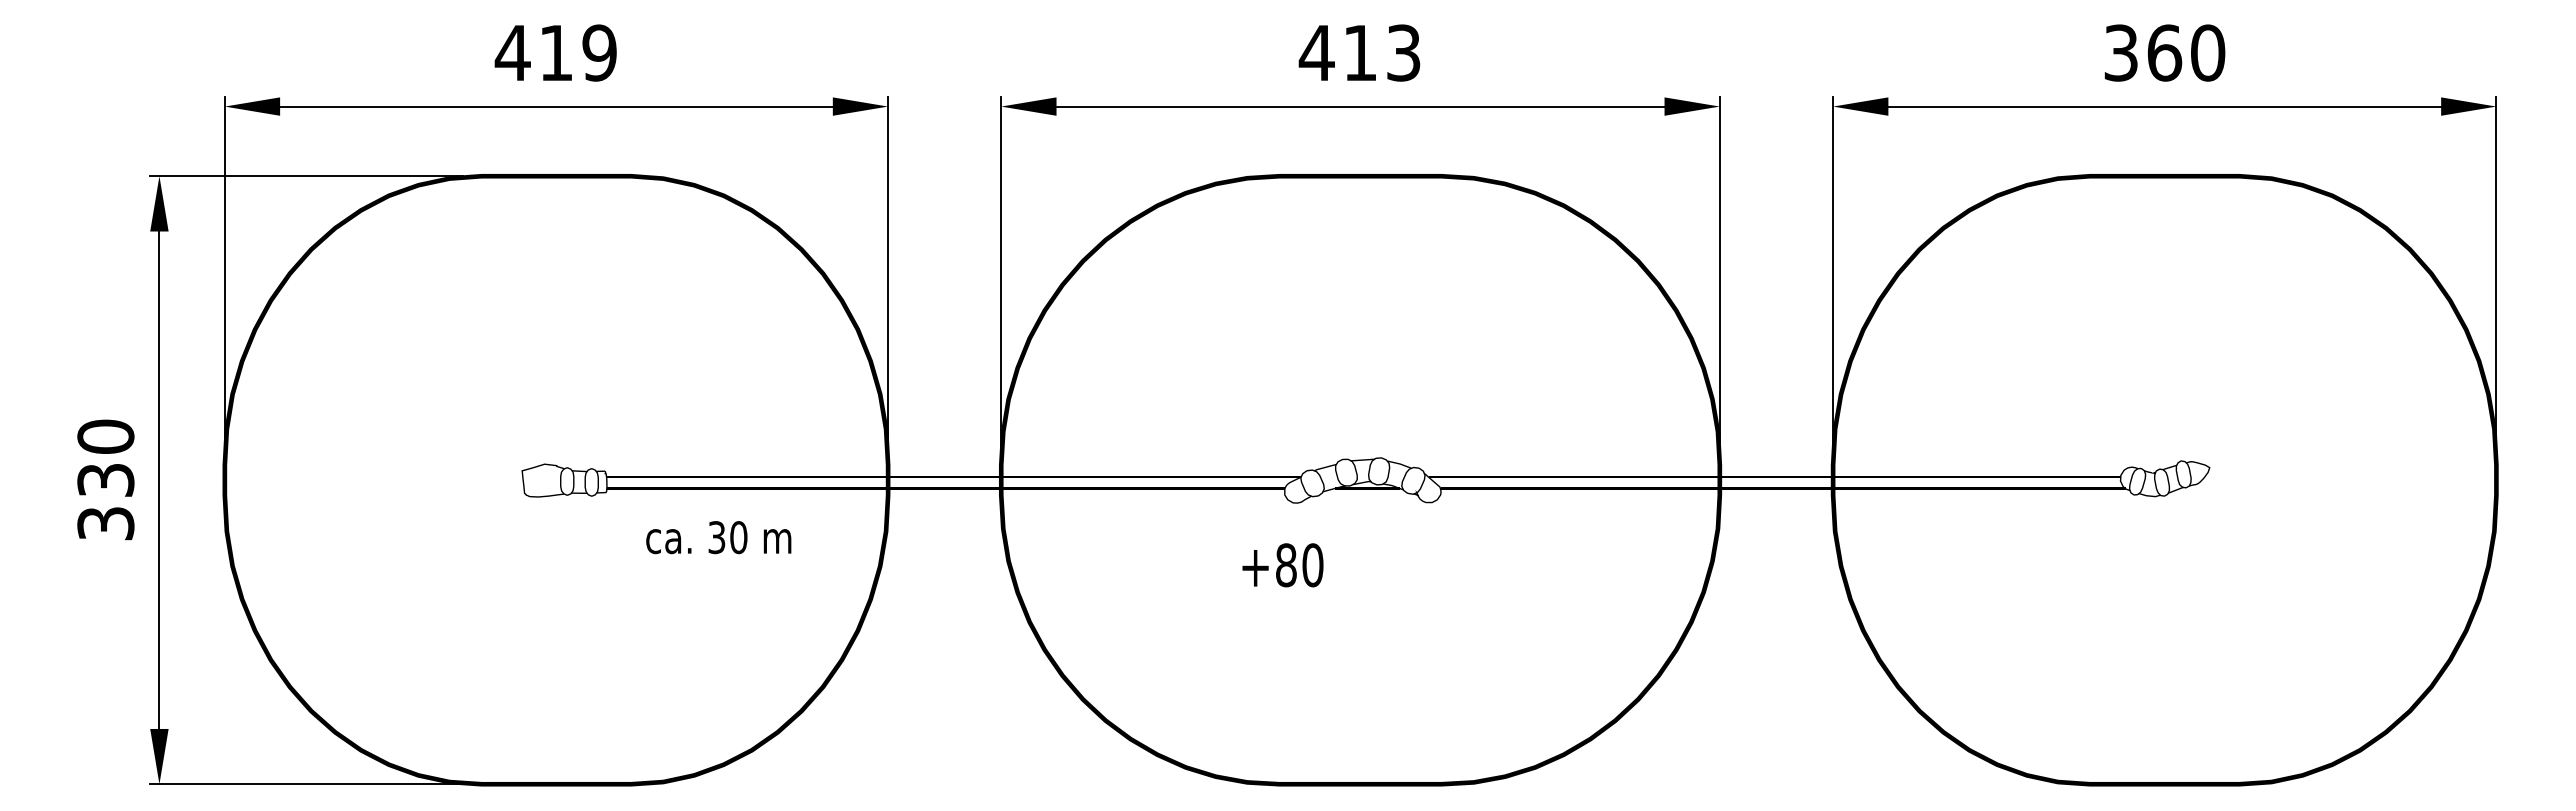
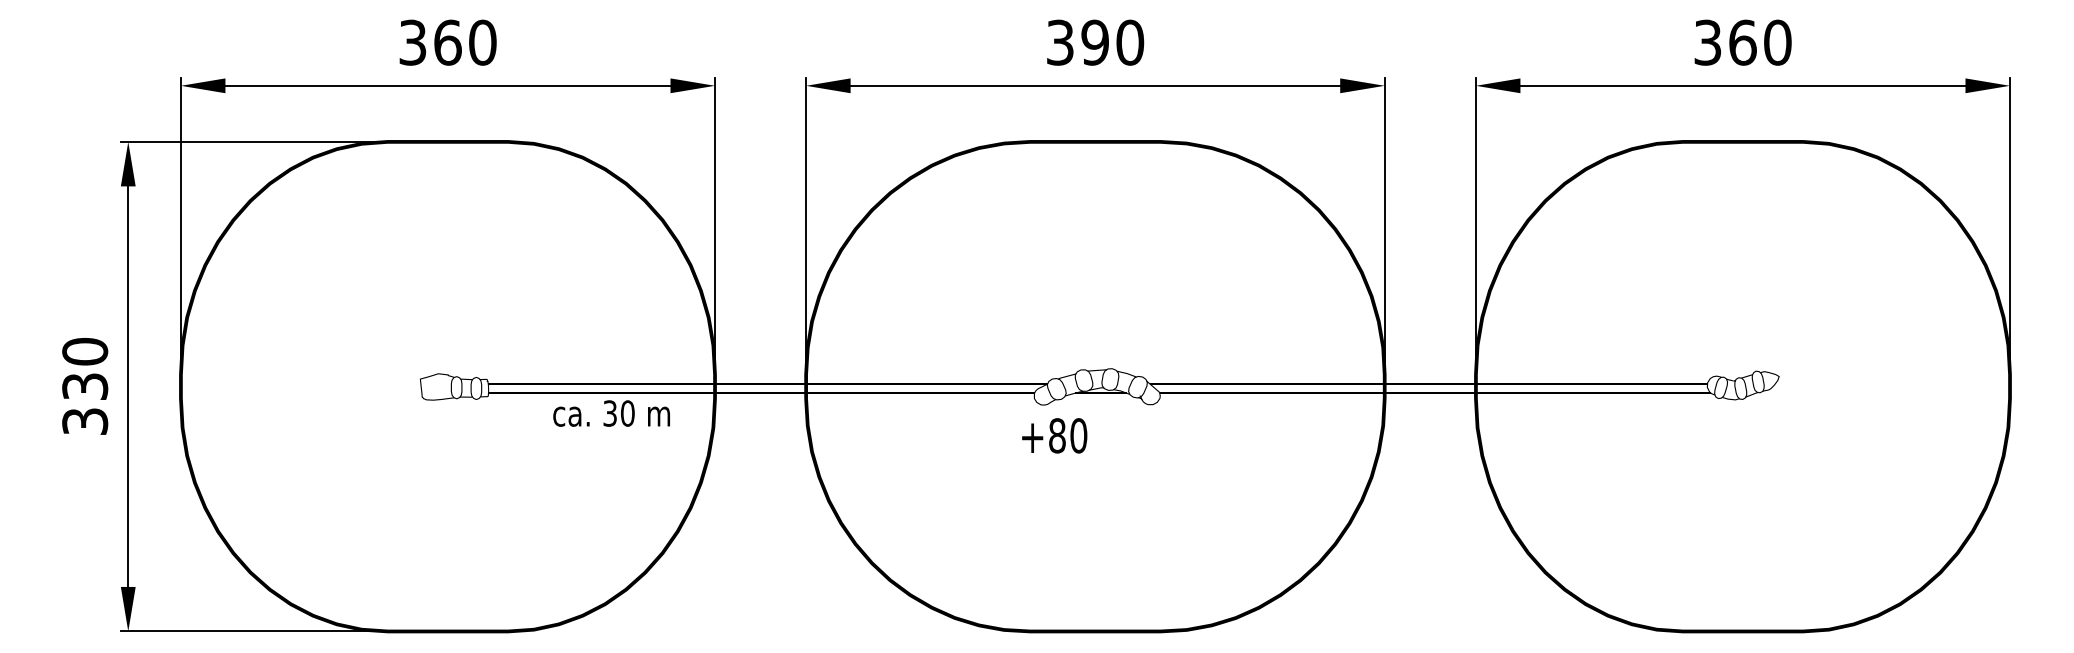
text: (555, 52) -> (447, 42), 419 -> 360
text: (1359, 52) -> (1094, 42), 413 -> 390
text: (718, 537) -> (611, 413), moved
text: (1282, 565) -> (1054, 436), moved

